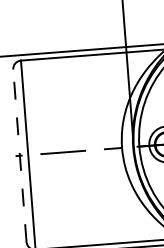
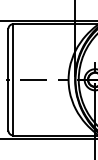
line: (20, 155) -> (8, 79), dashed -> solid

